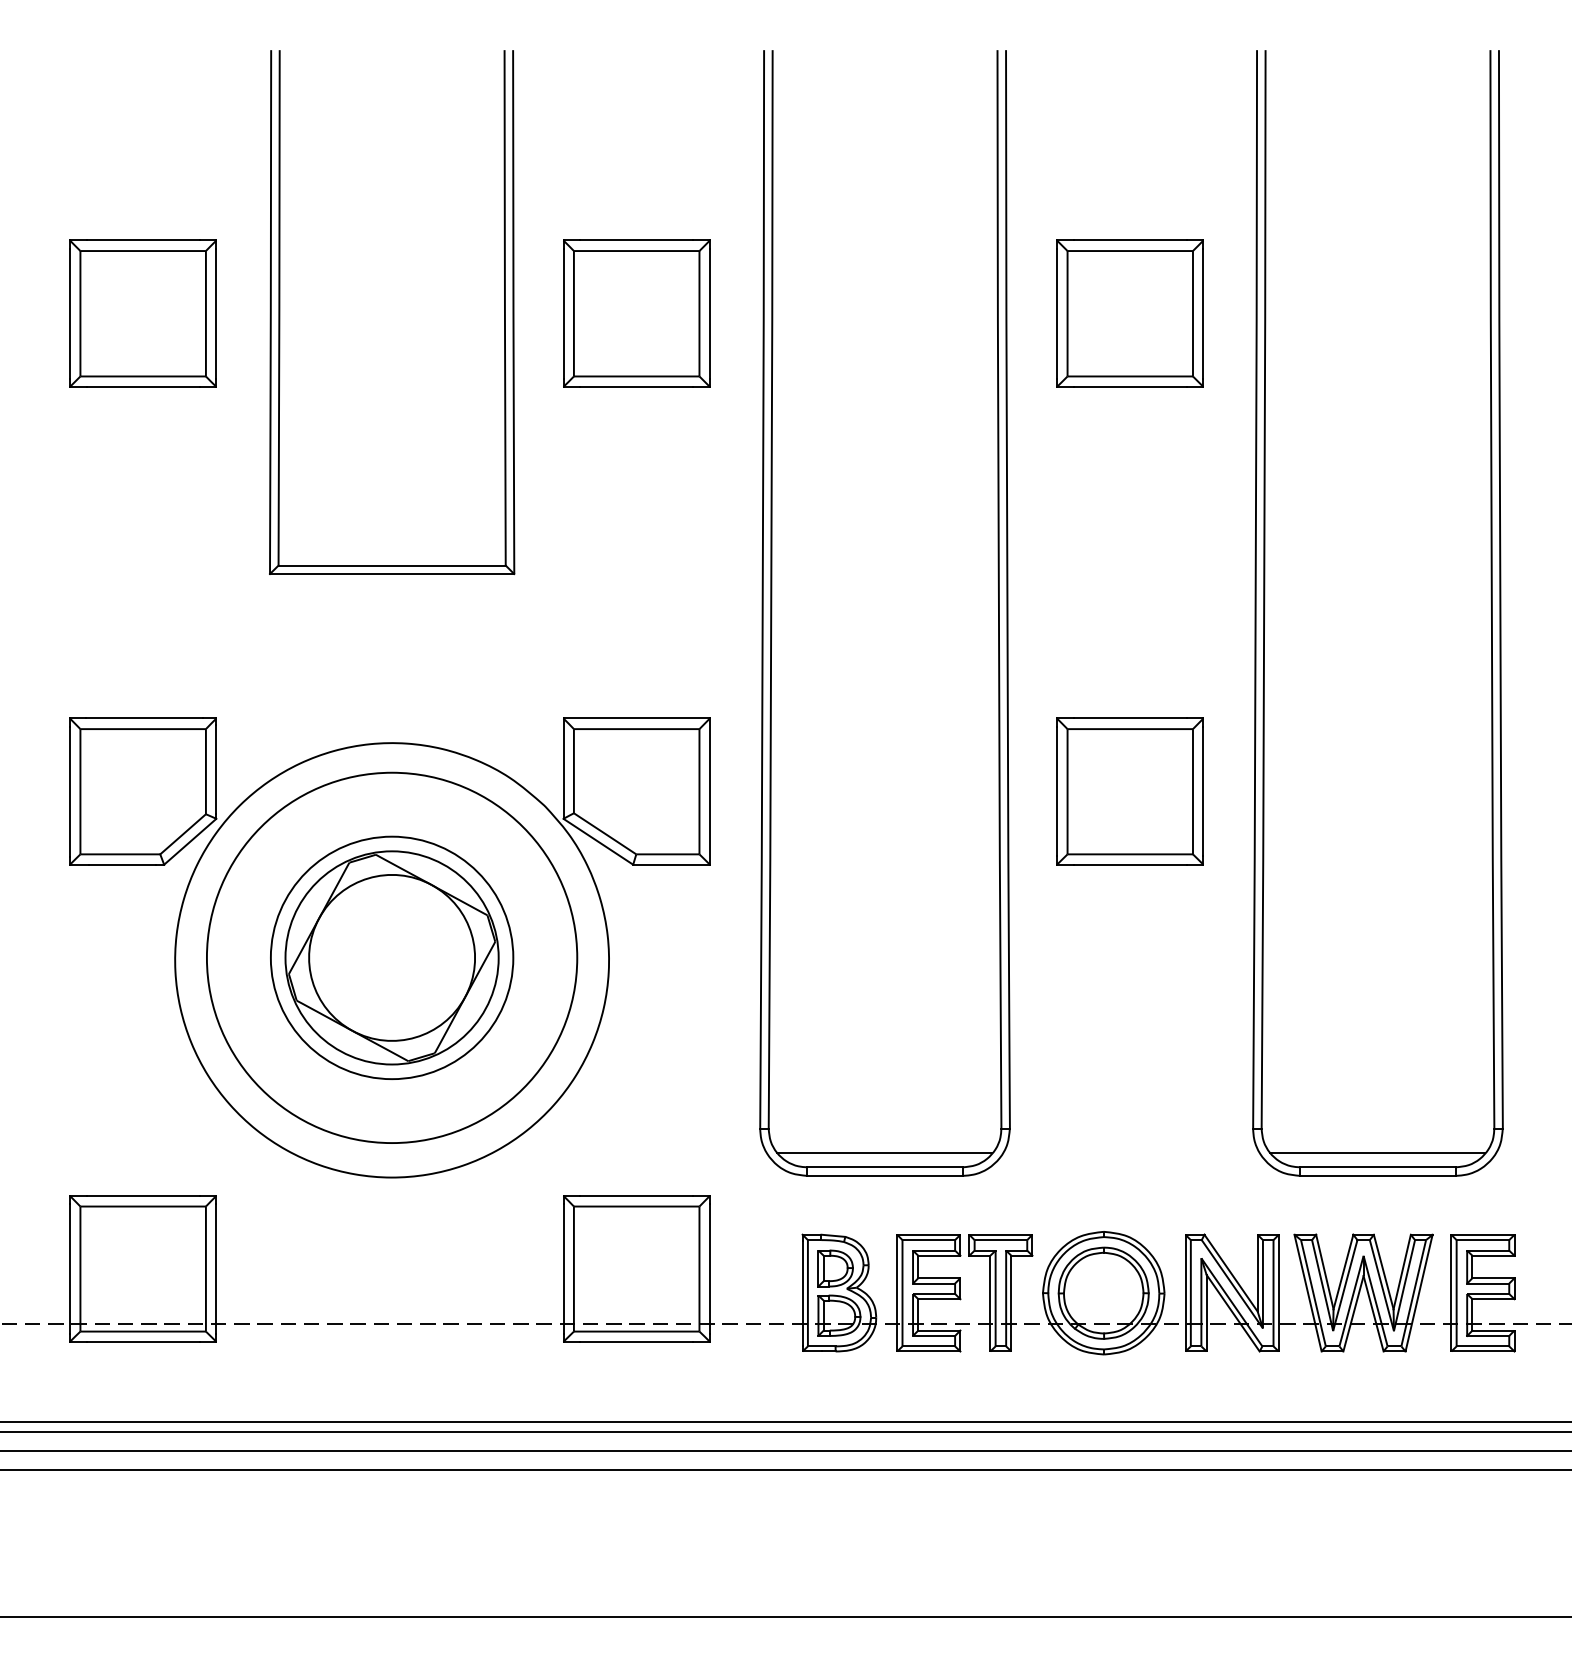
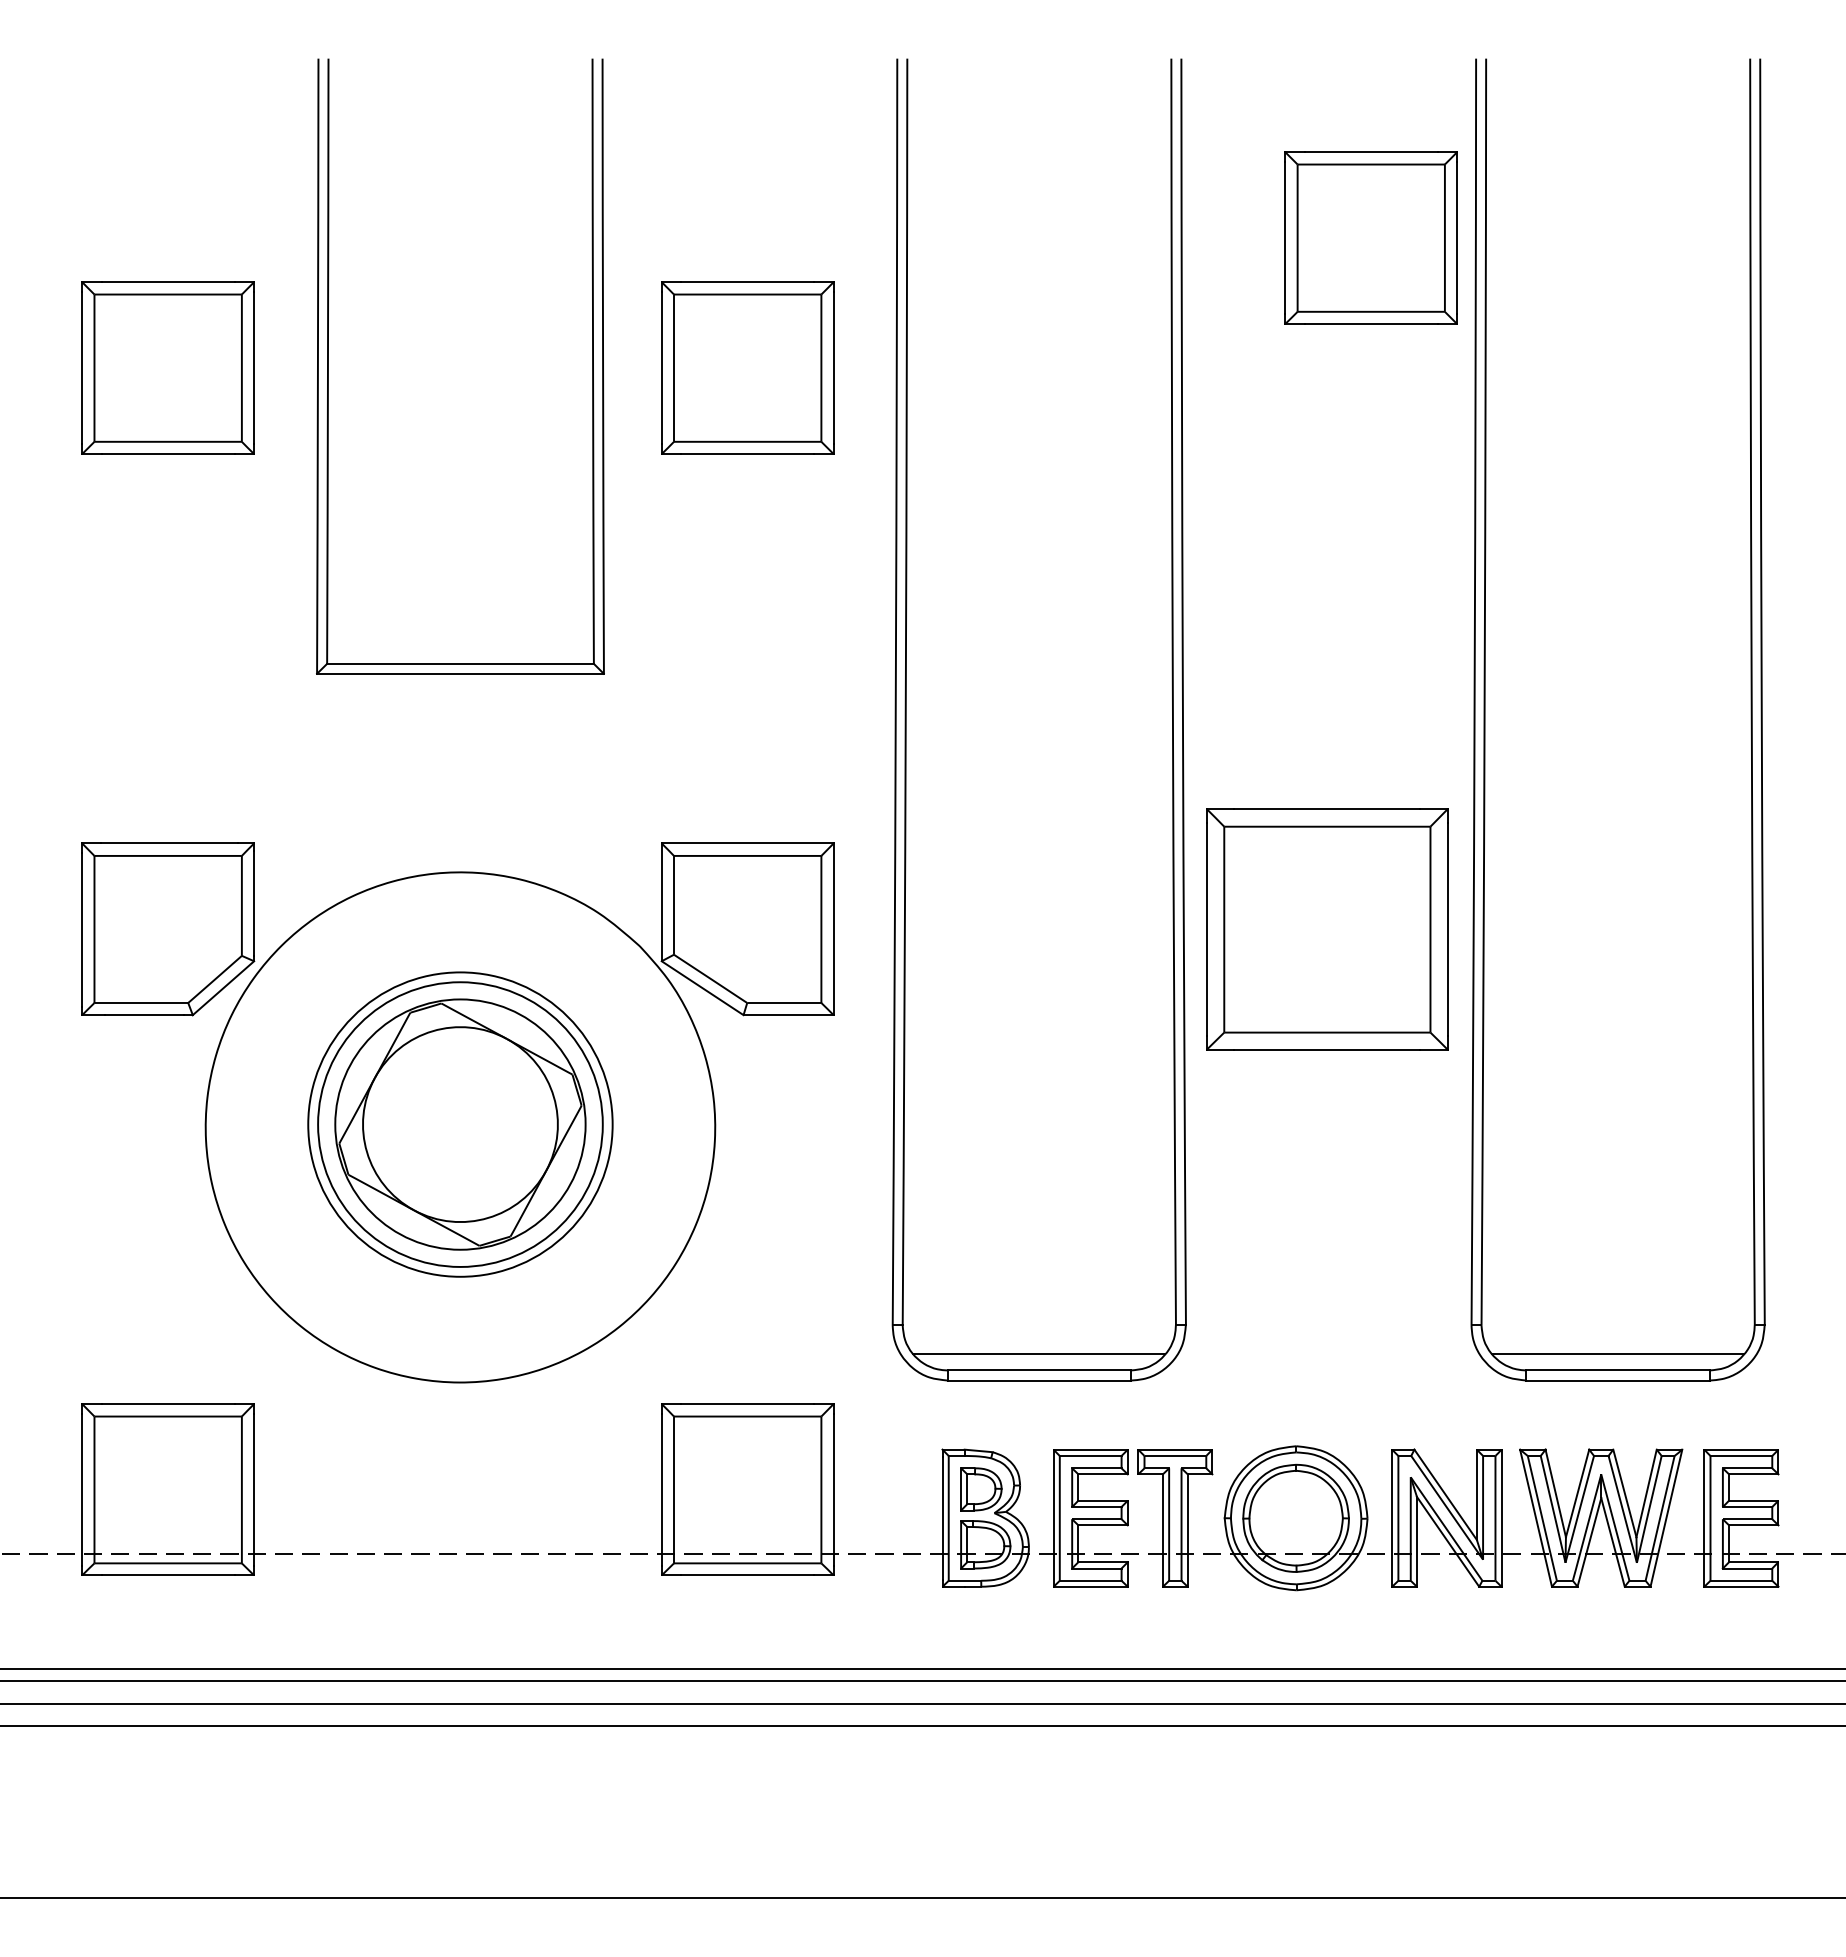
part: (1129, 313) -> (1370, 237), moved
part: (1129, 790) -> (1326, 928), size x1.4
circle: (392, 957) -> (460, 1124), size x0.7

